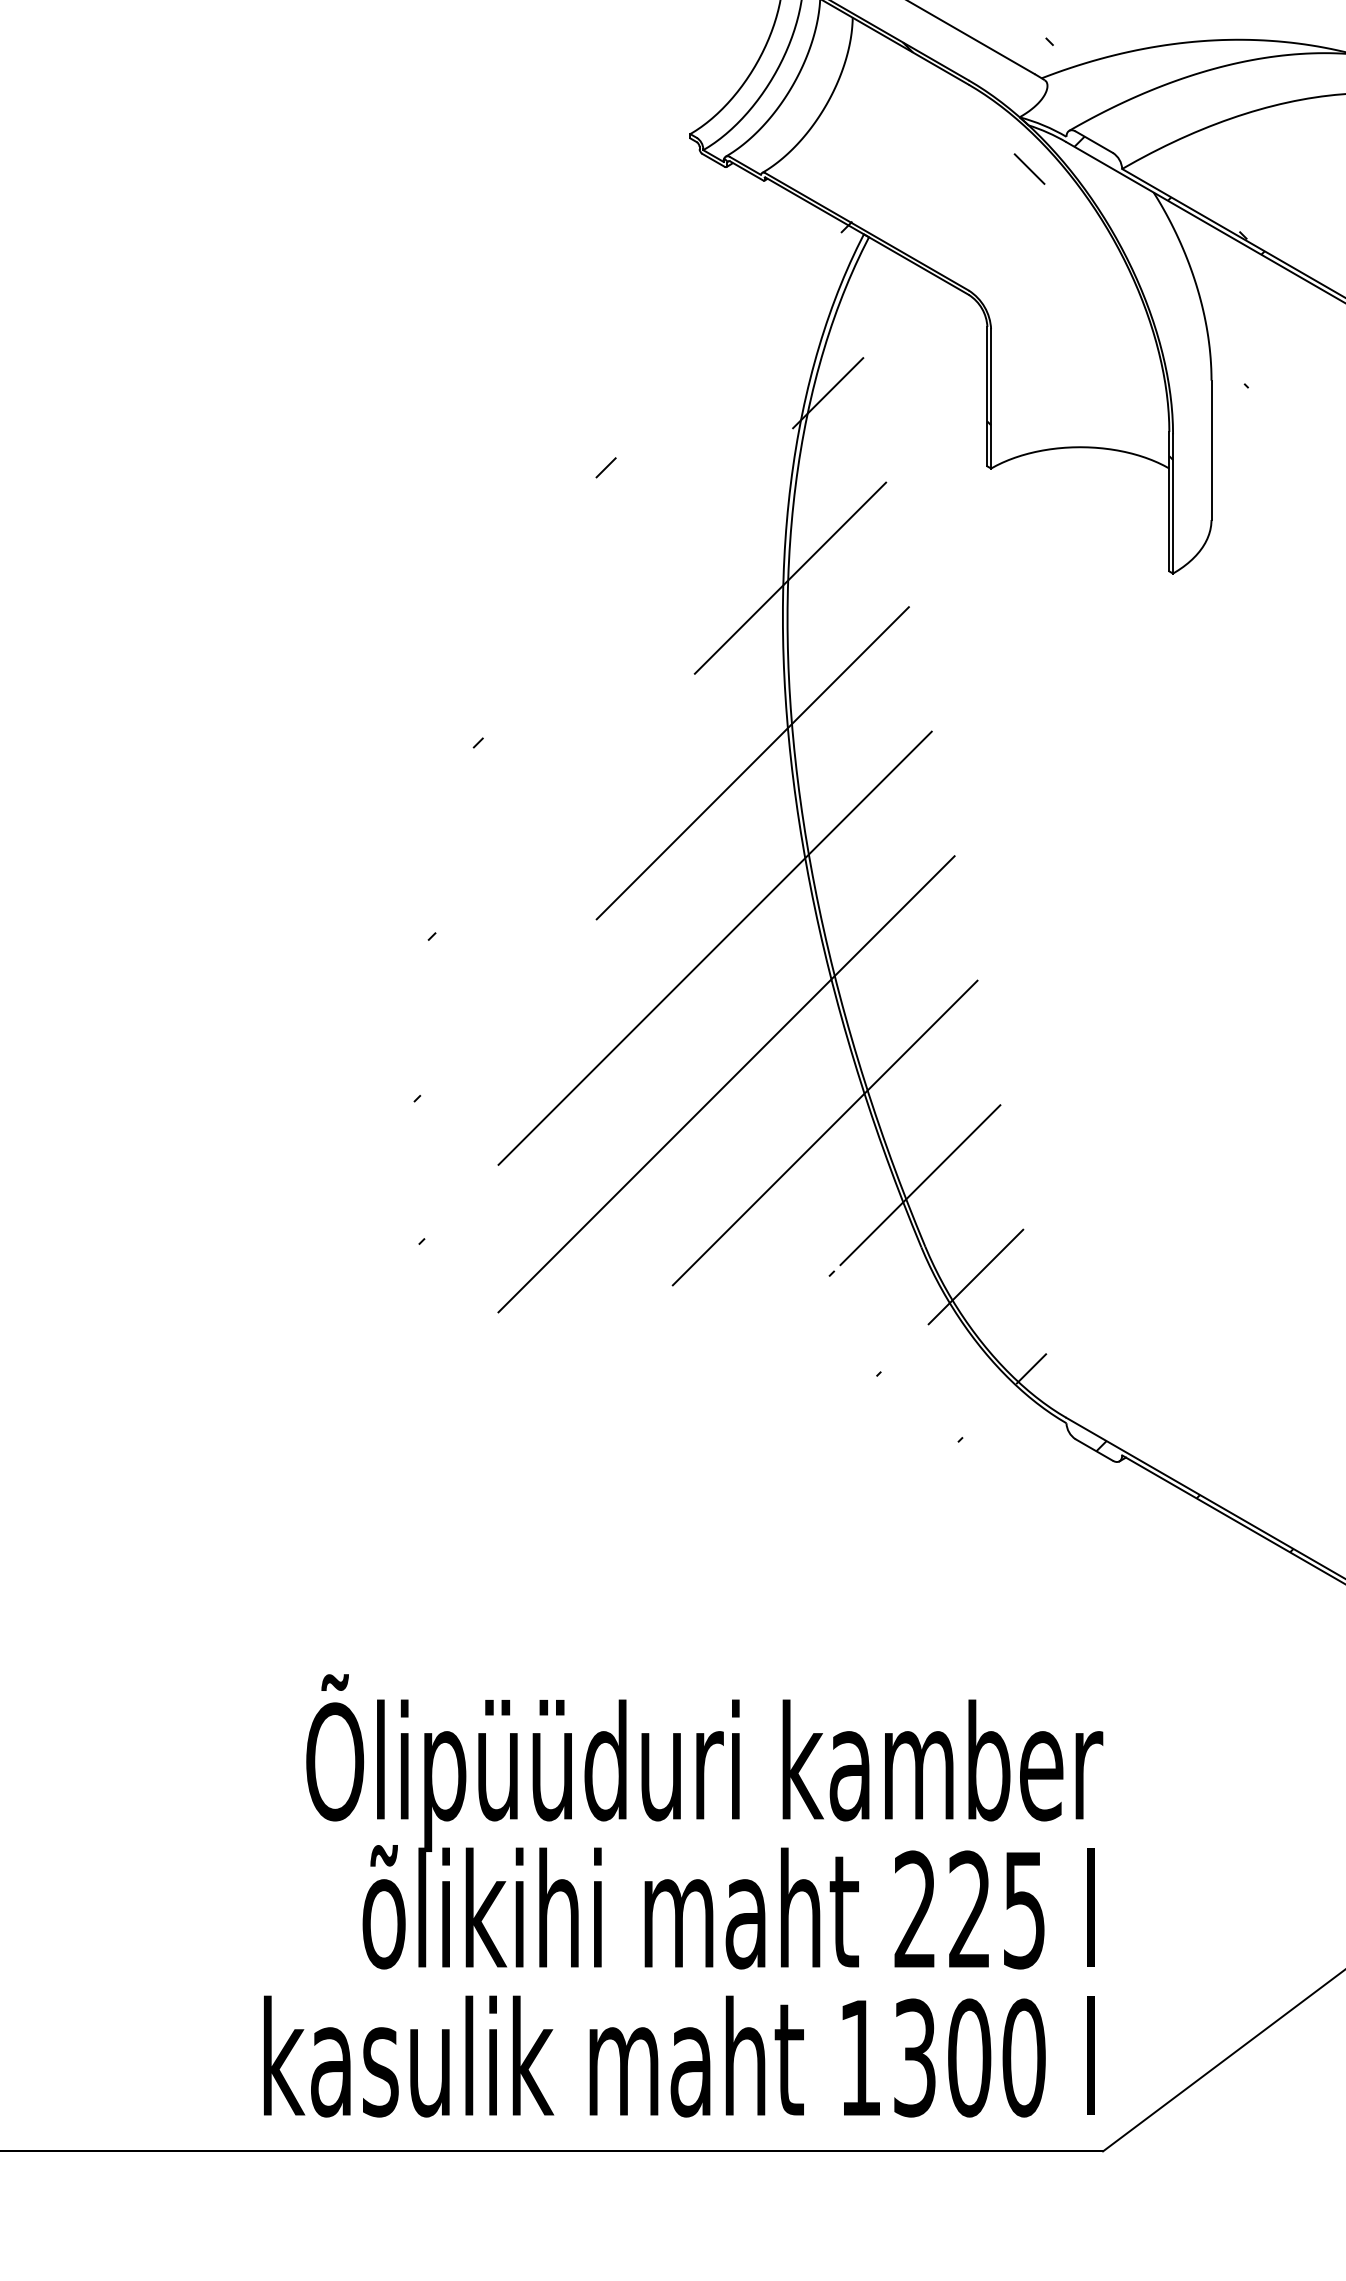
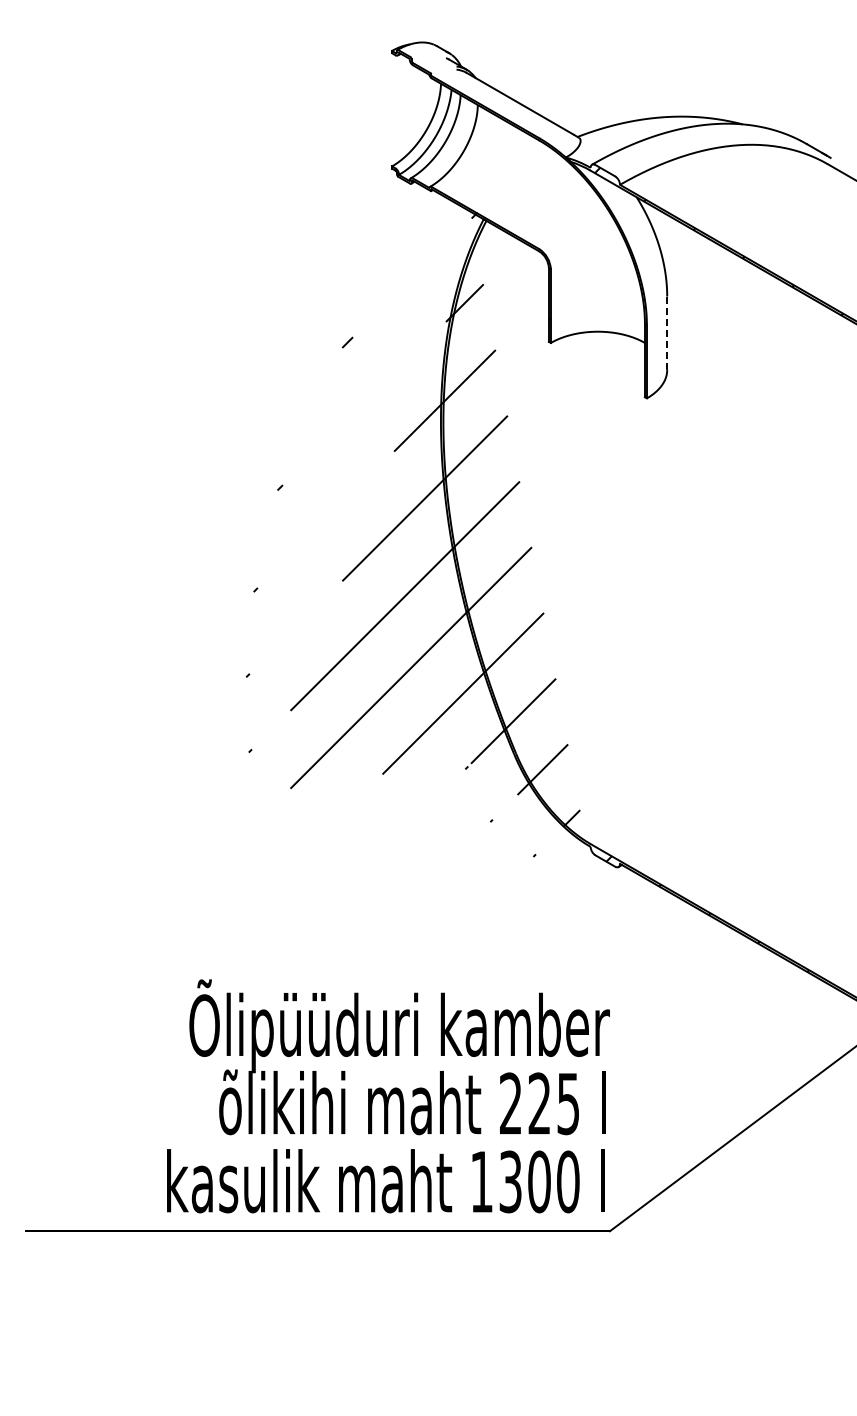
hatch: (1075, 247) -> (595, 226), removed
line: (1212, 450) -> (667, 333), solid -> dashed

